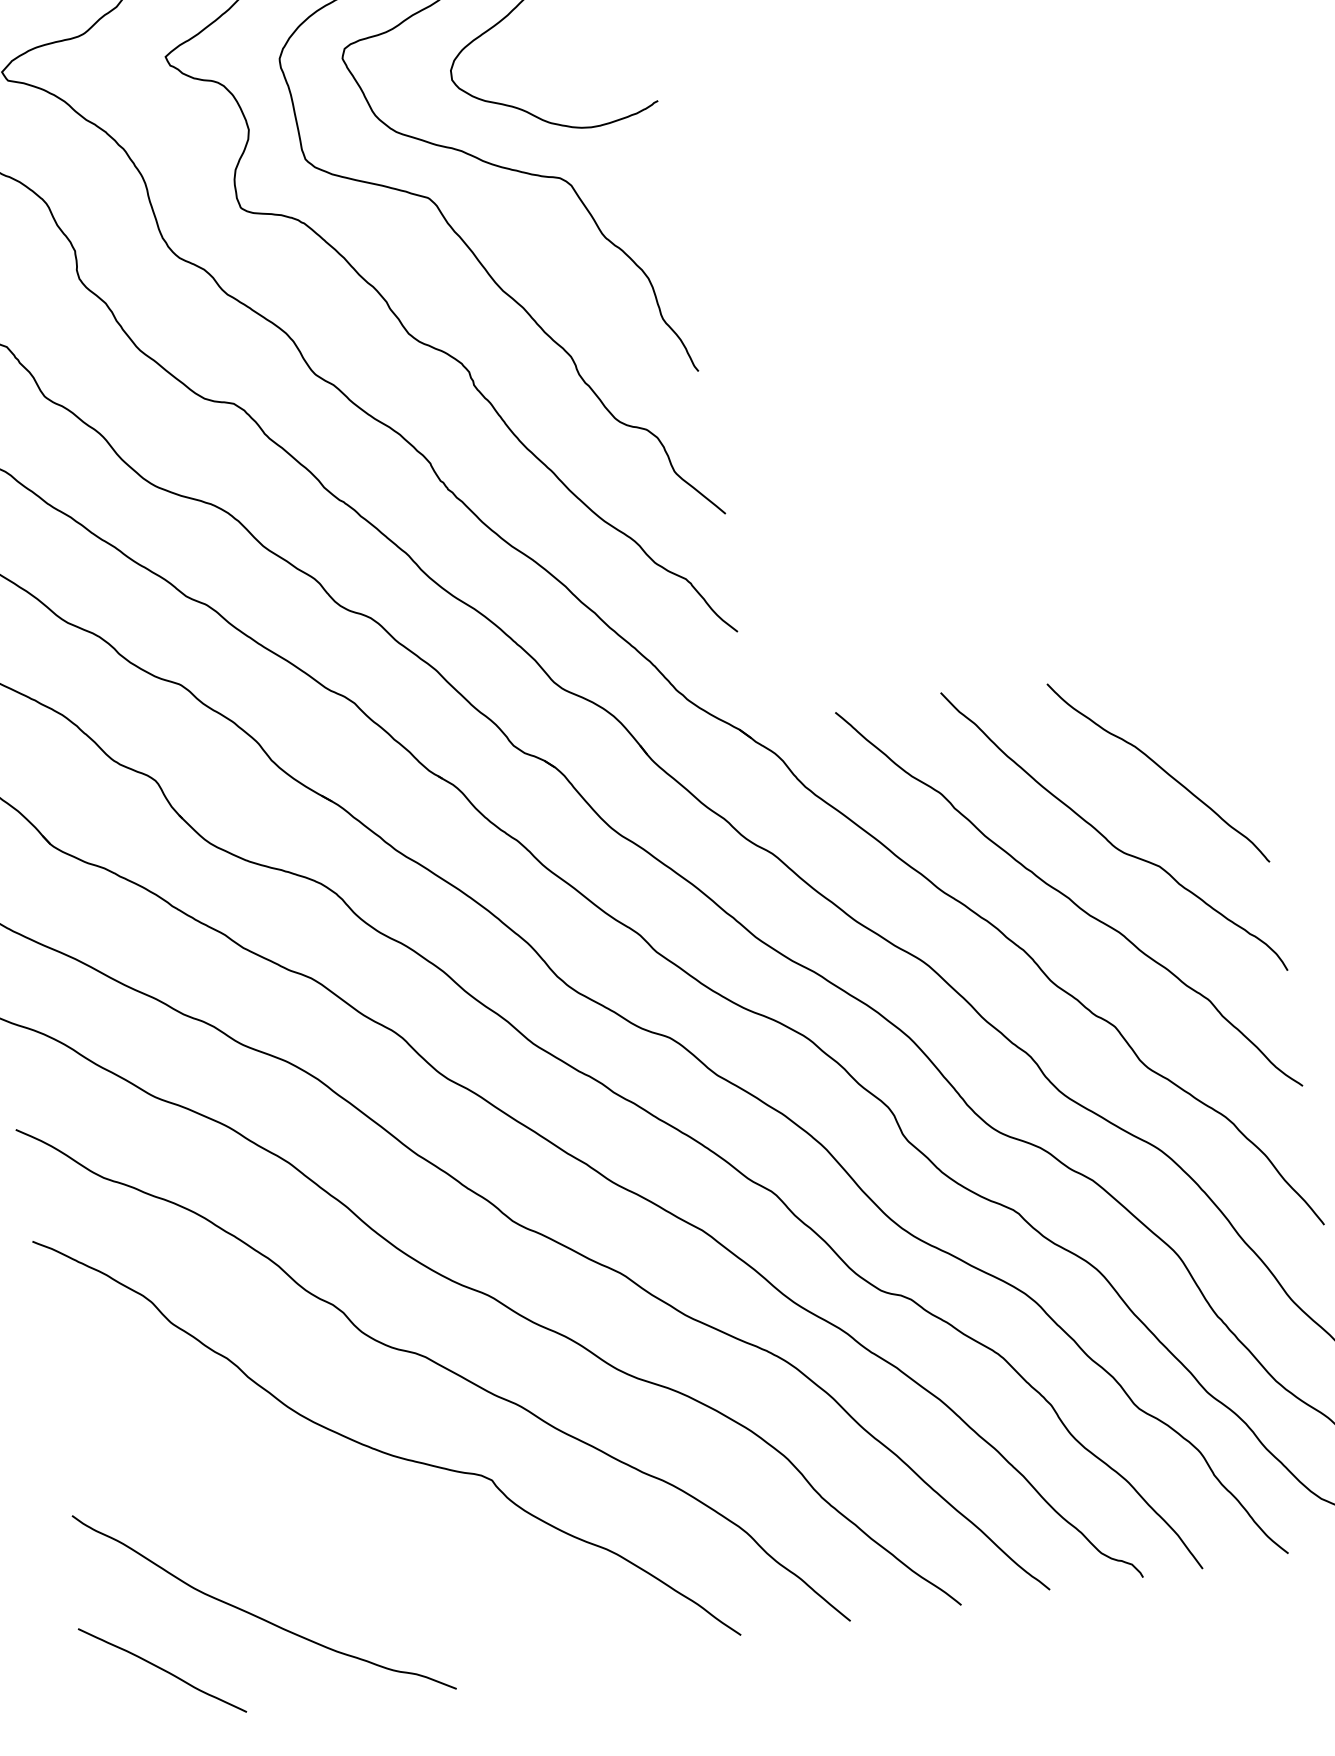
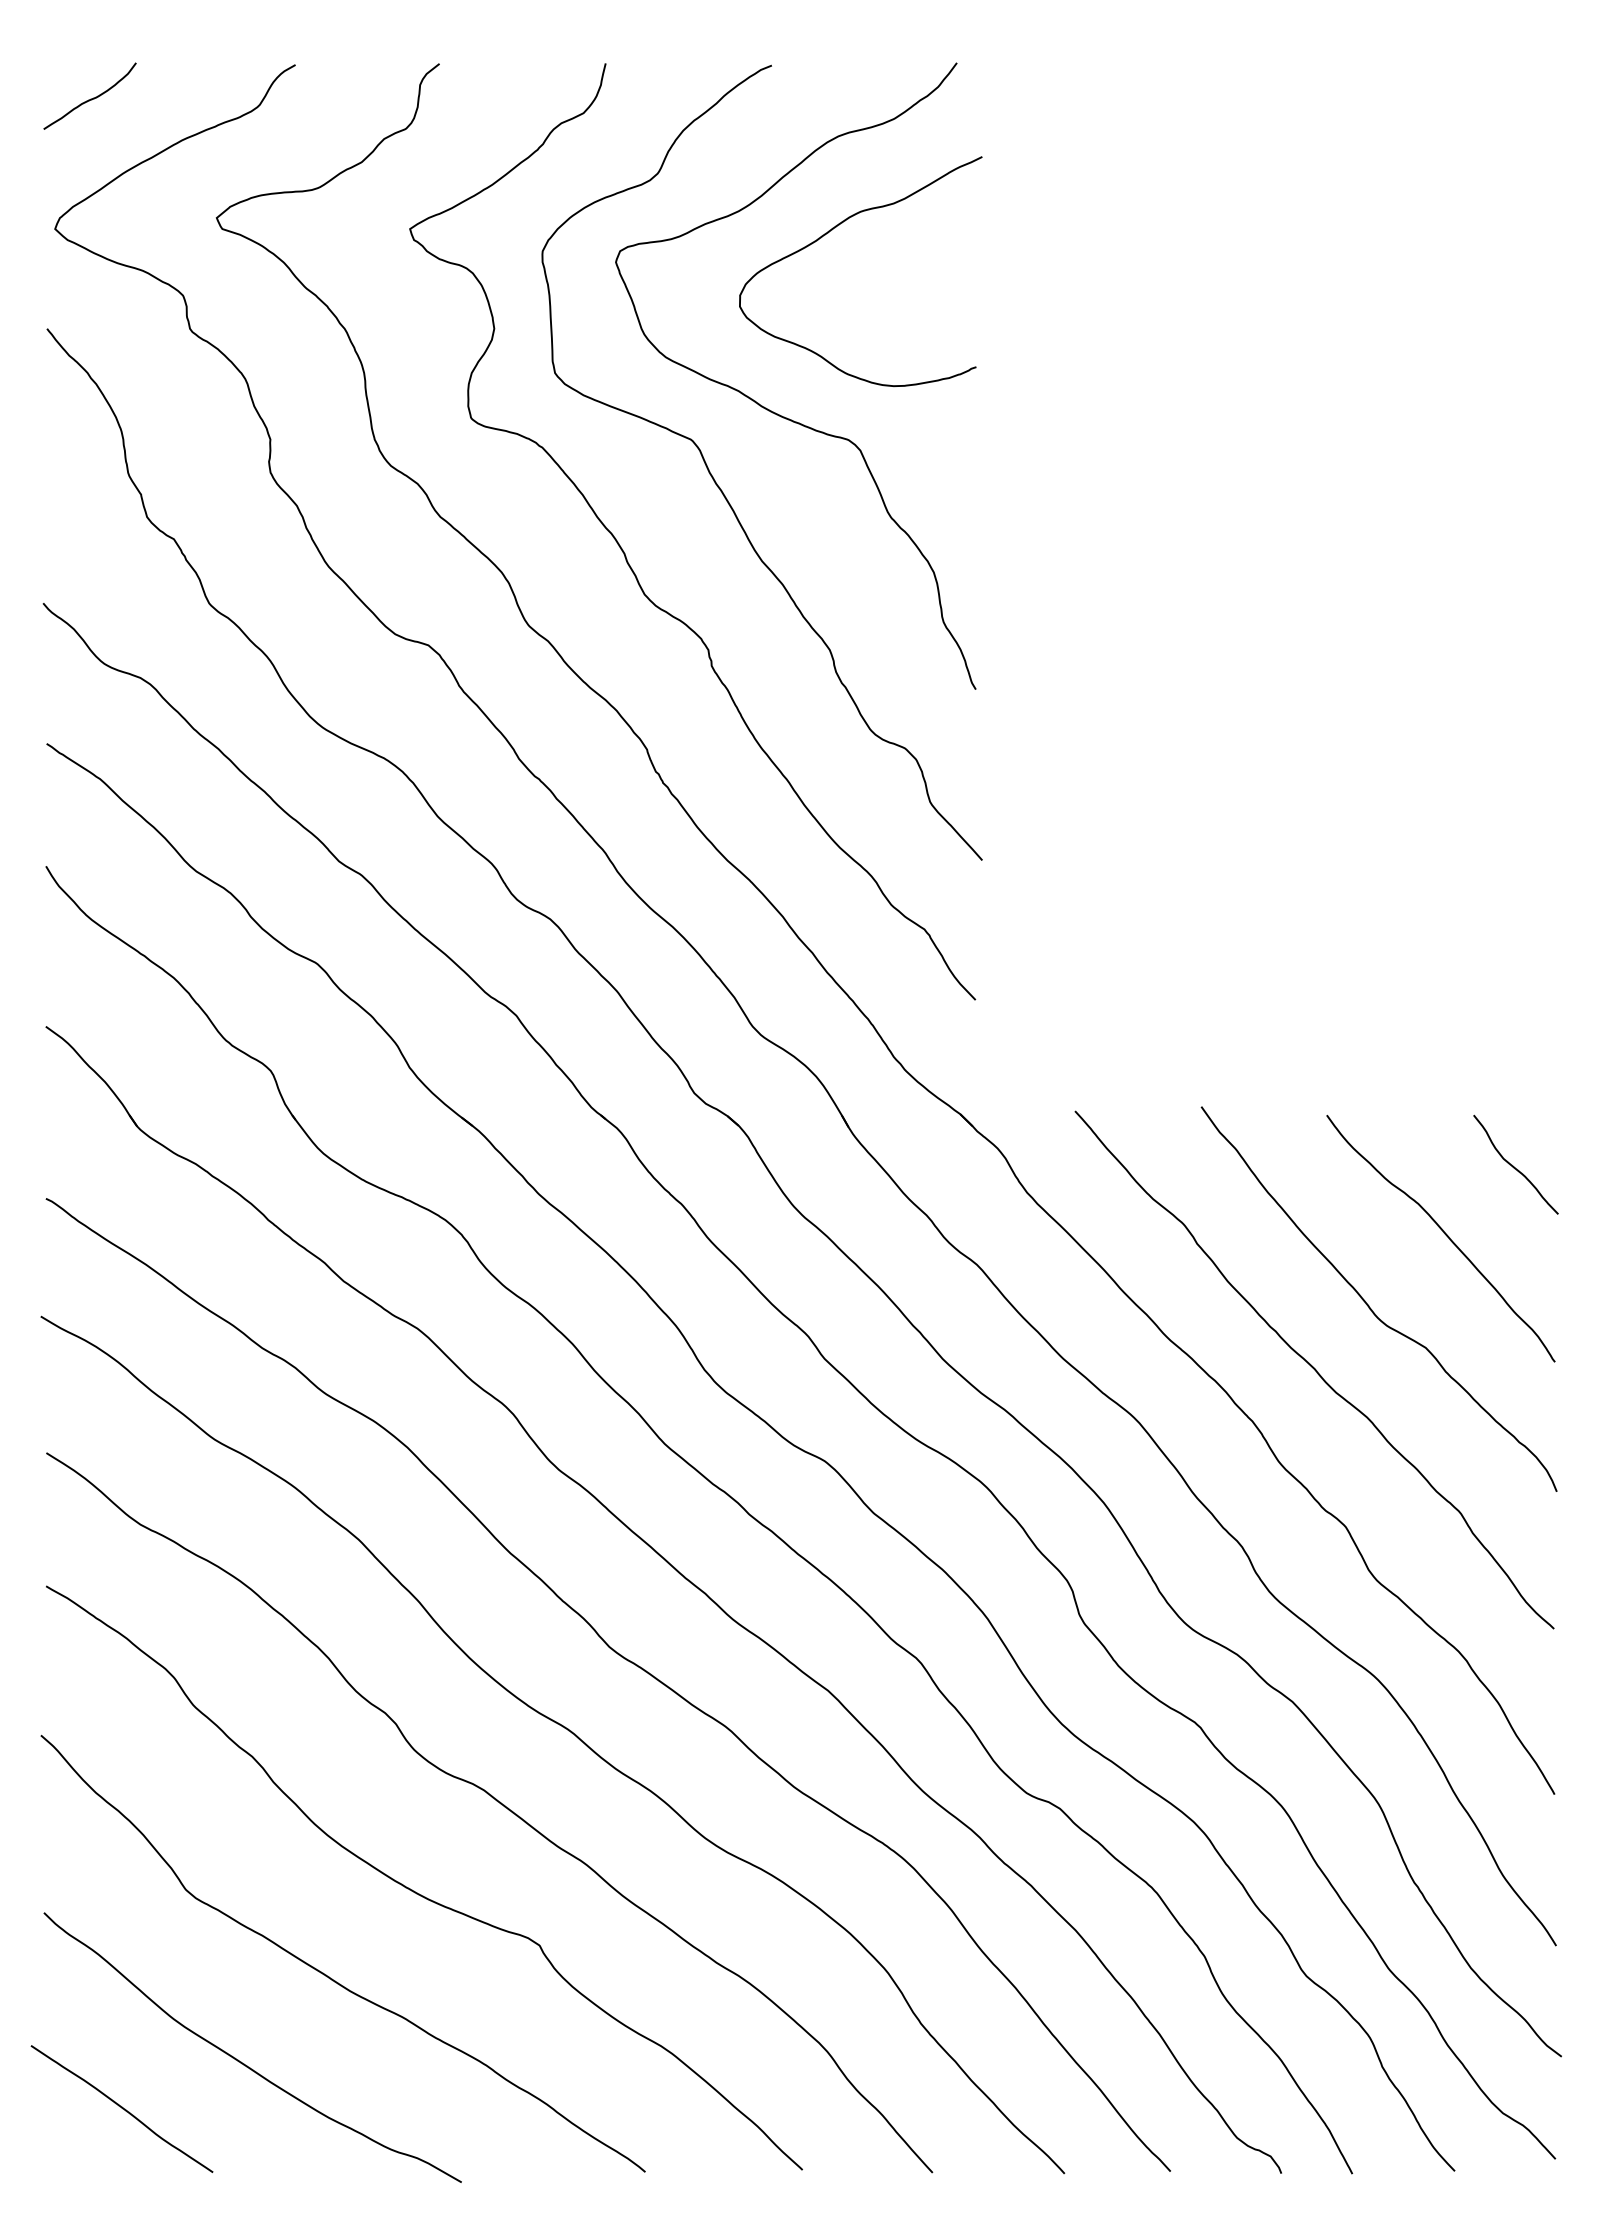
curve: (1210, 702) -> (1513, 1165), added
curve: (316, 1531) -> (326, 1974), added

